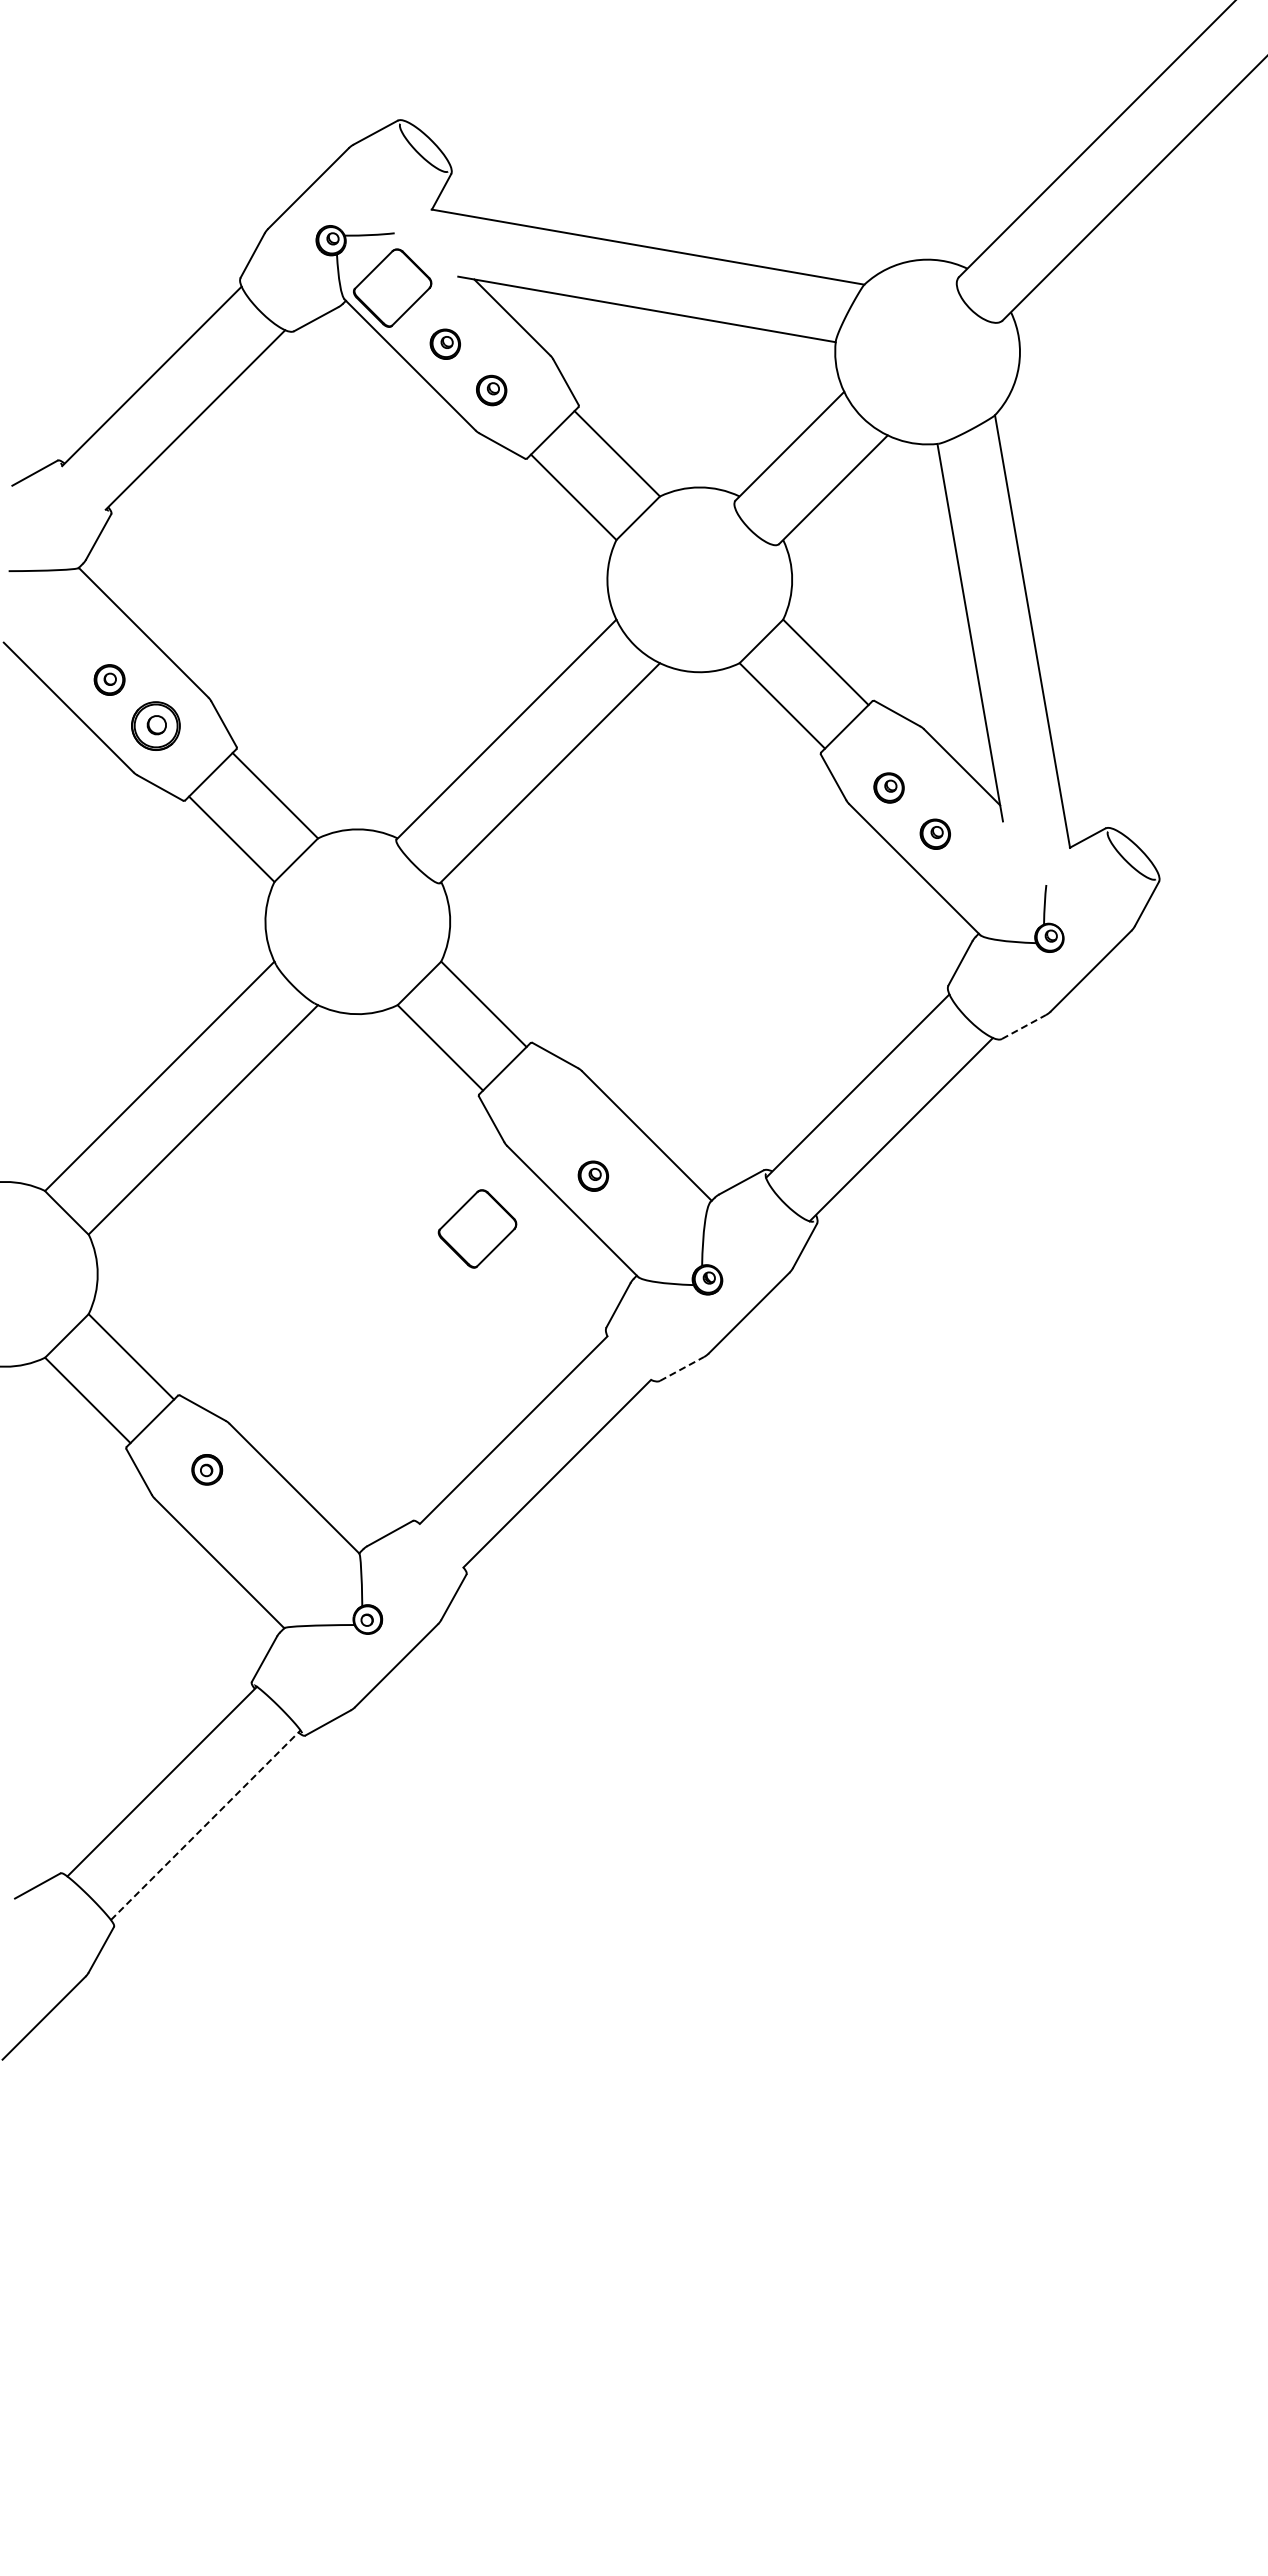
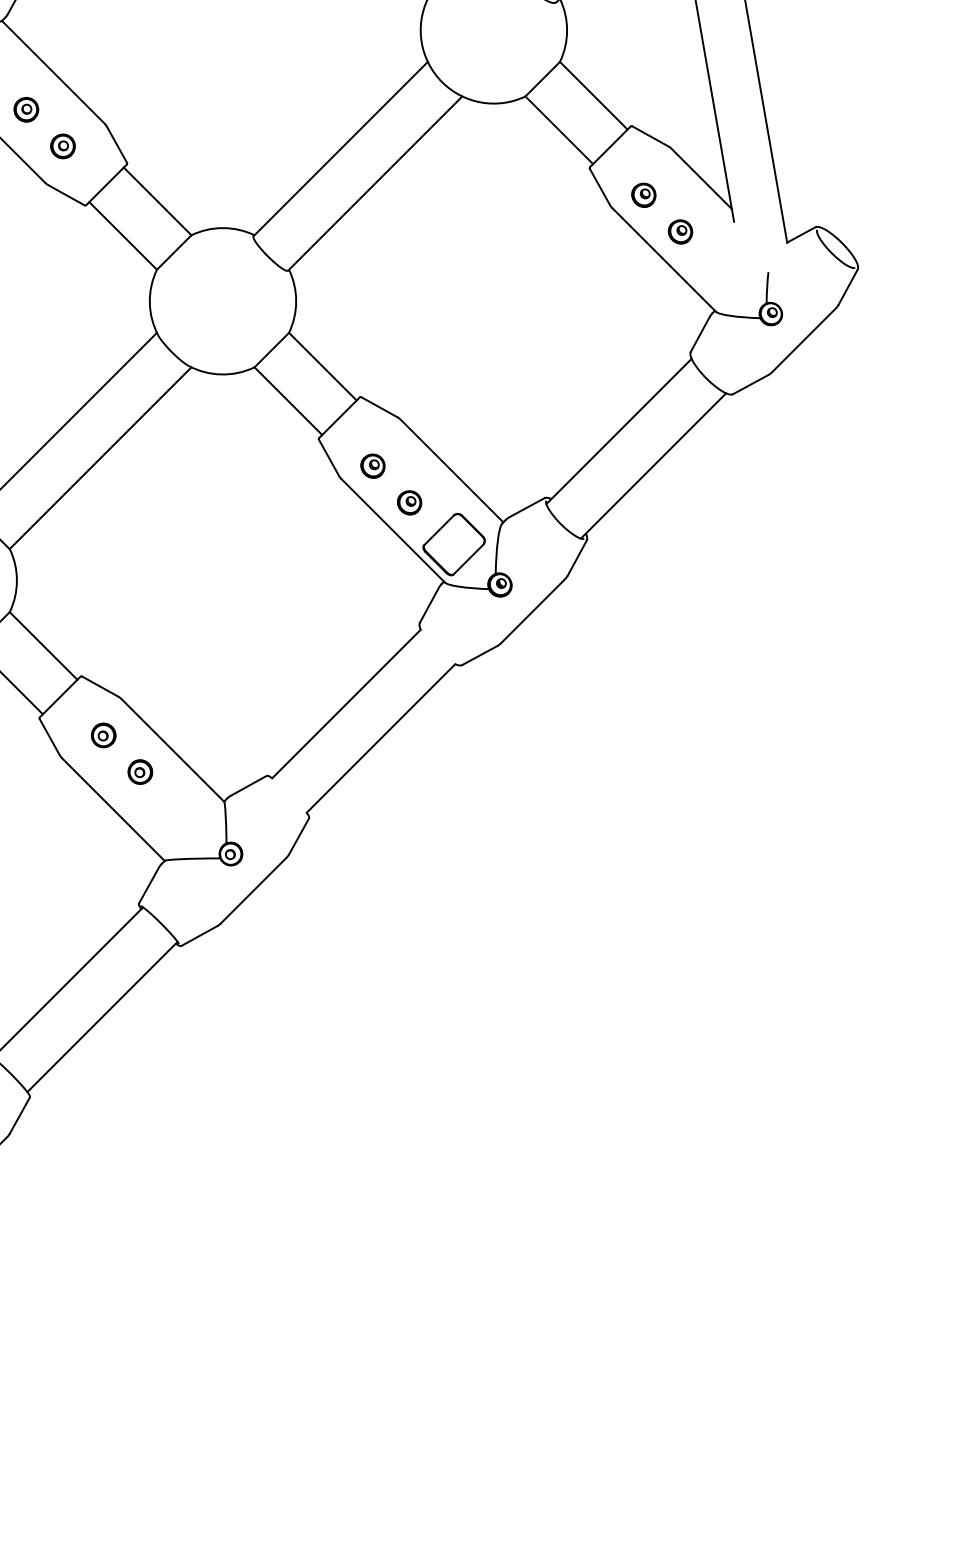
part: (155, 726) -> (62, 146), size x0.62
line: (1024, 1026) -> (751, 384), dashed -> solid
part: (546, 1129) -> (372, 465), added
part: (477, 1228) -> (454, 544), moved
line: (682, 1368) -> (480, 655), dashed -> solid
part: (253, 1515) -> (140, 771), added
line: (206, 1824) -> (103, 1016), dashed -> solid

